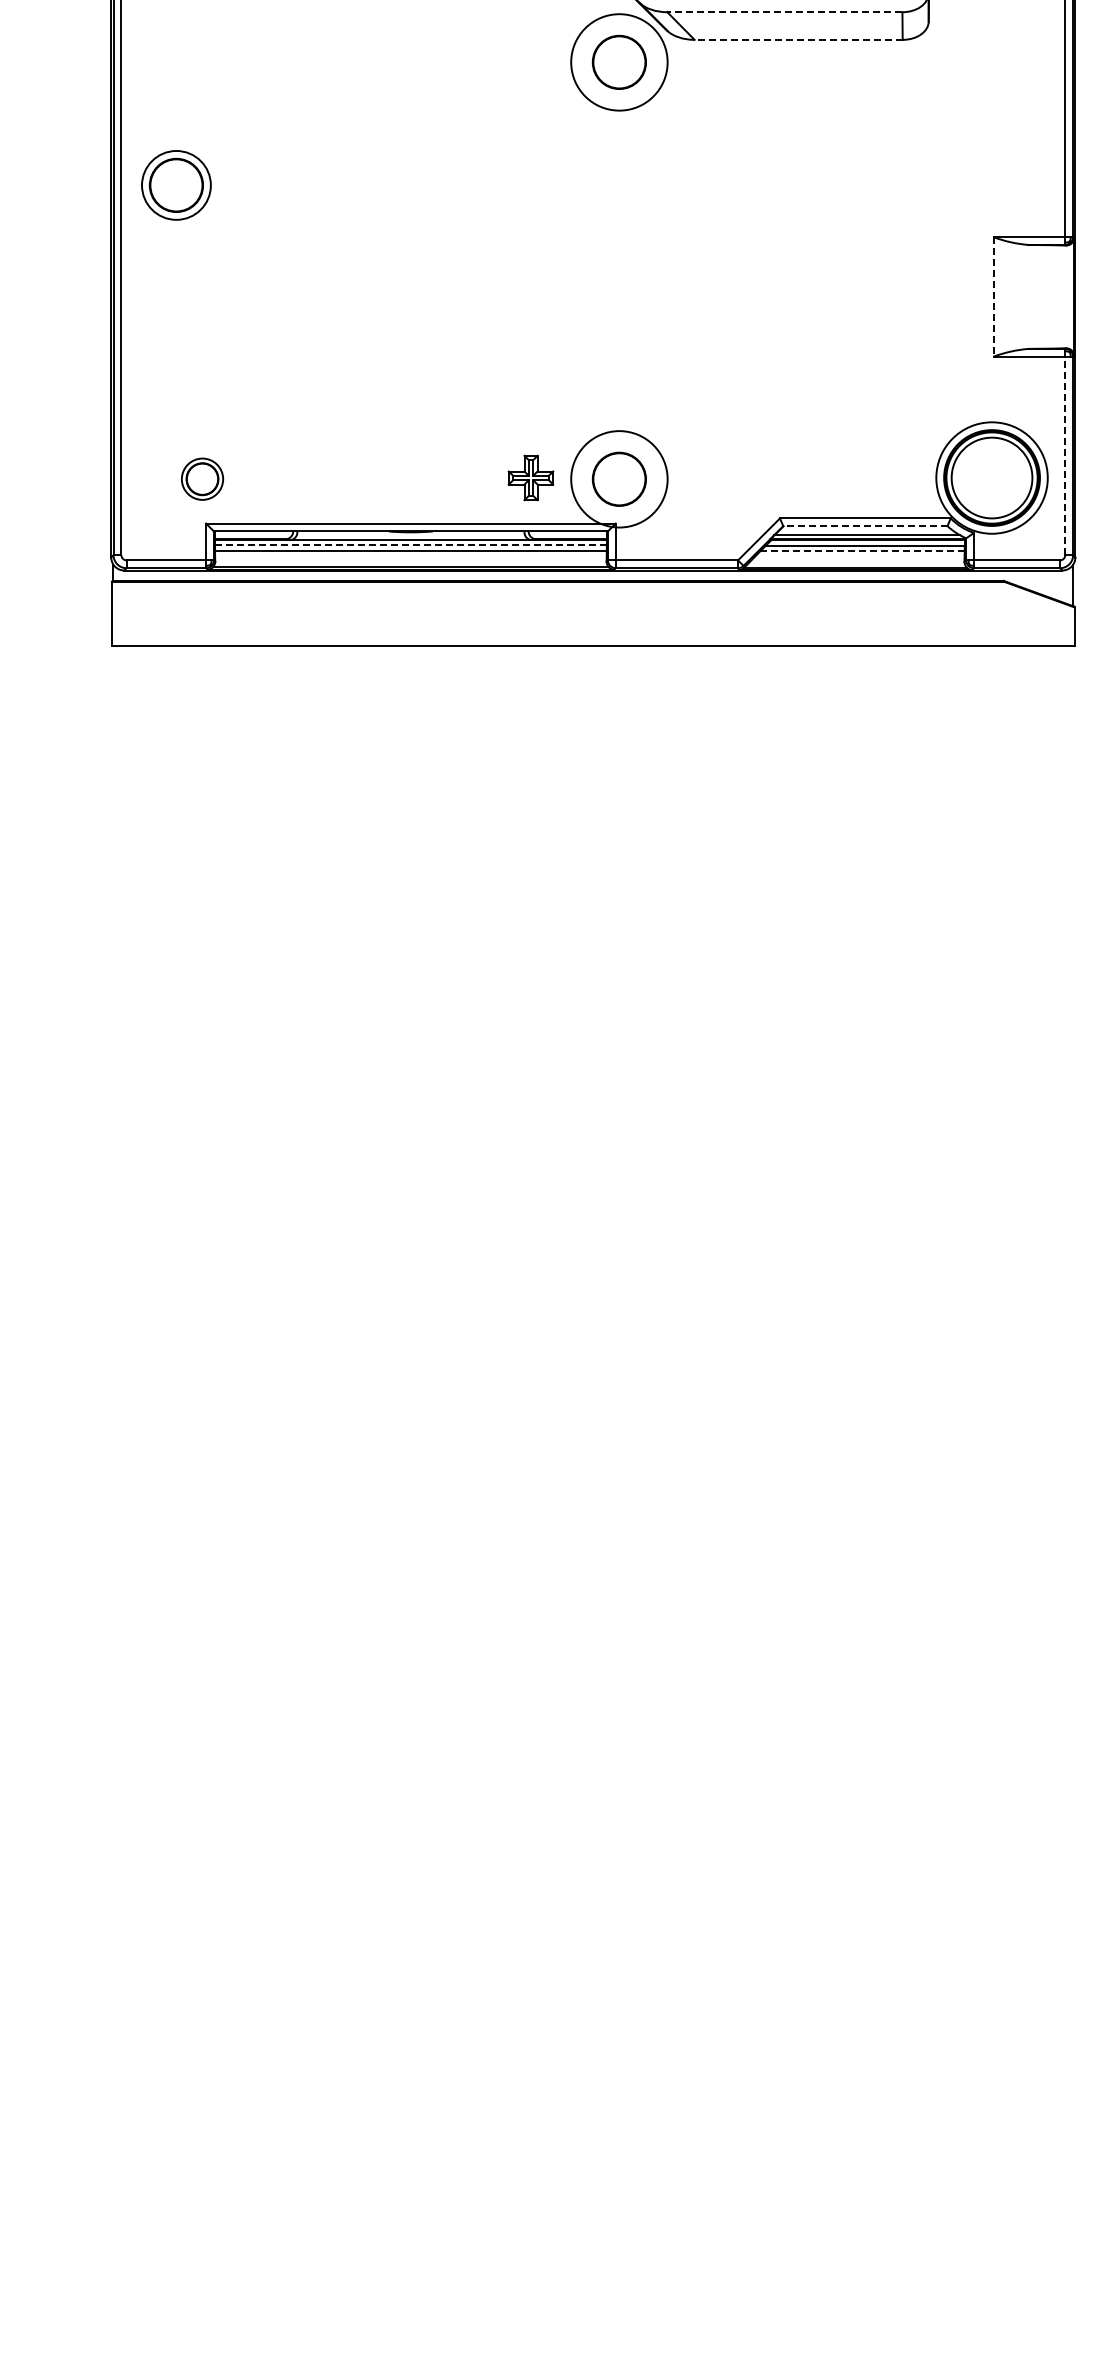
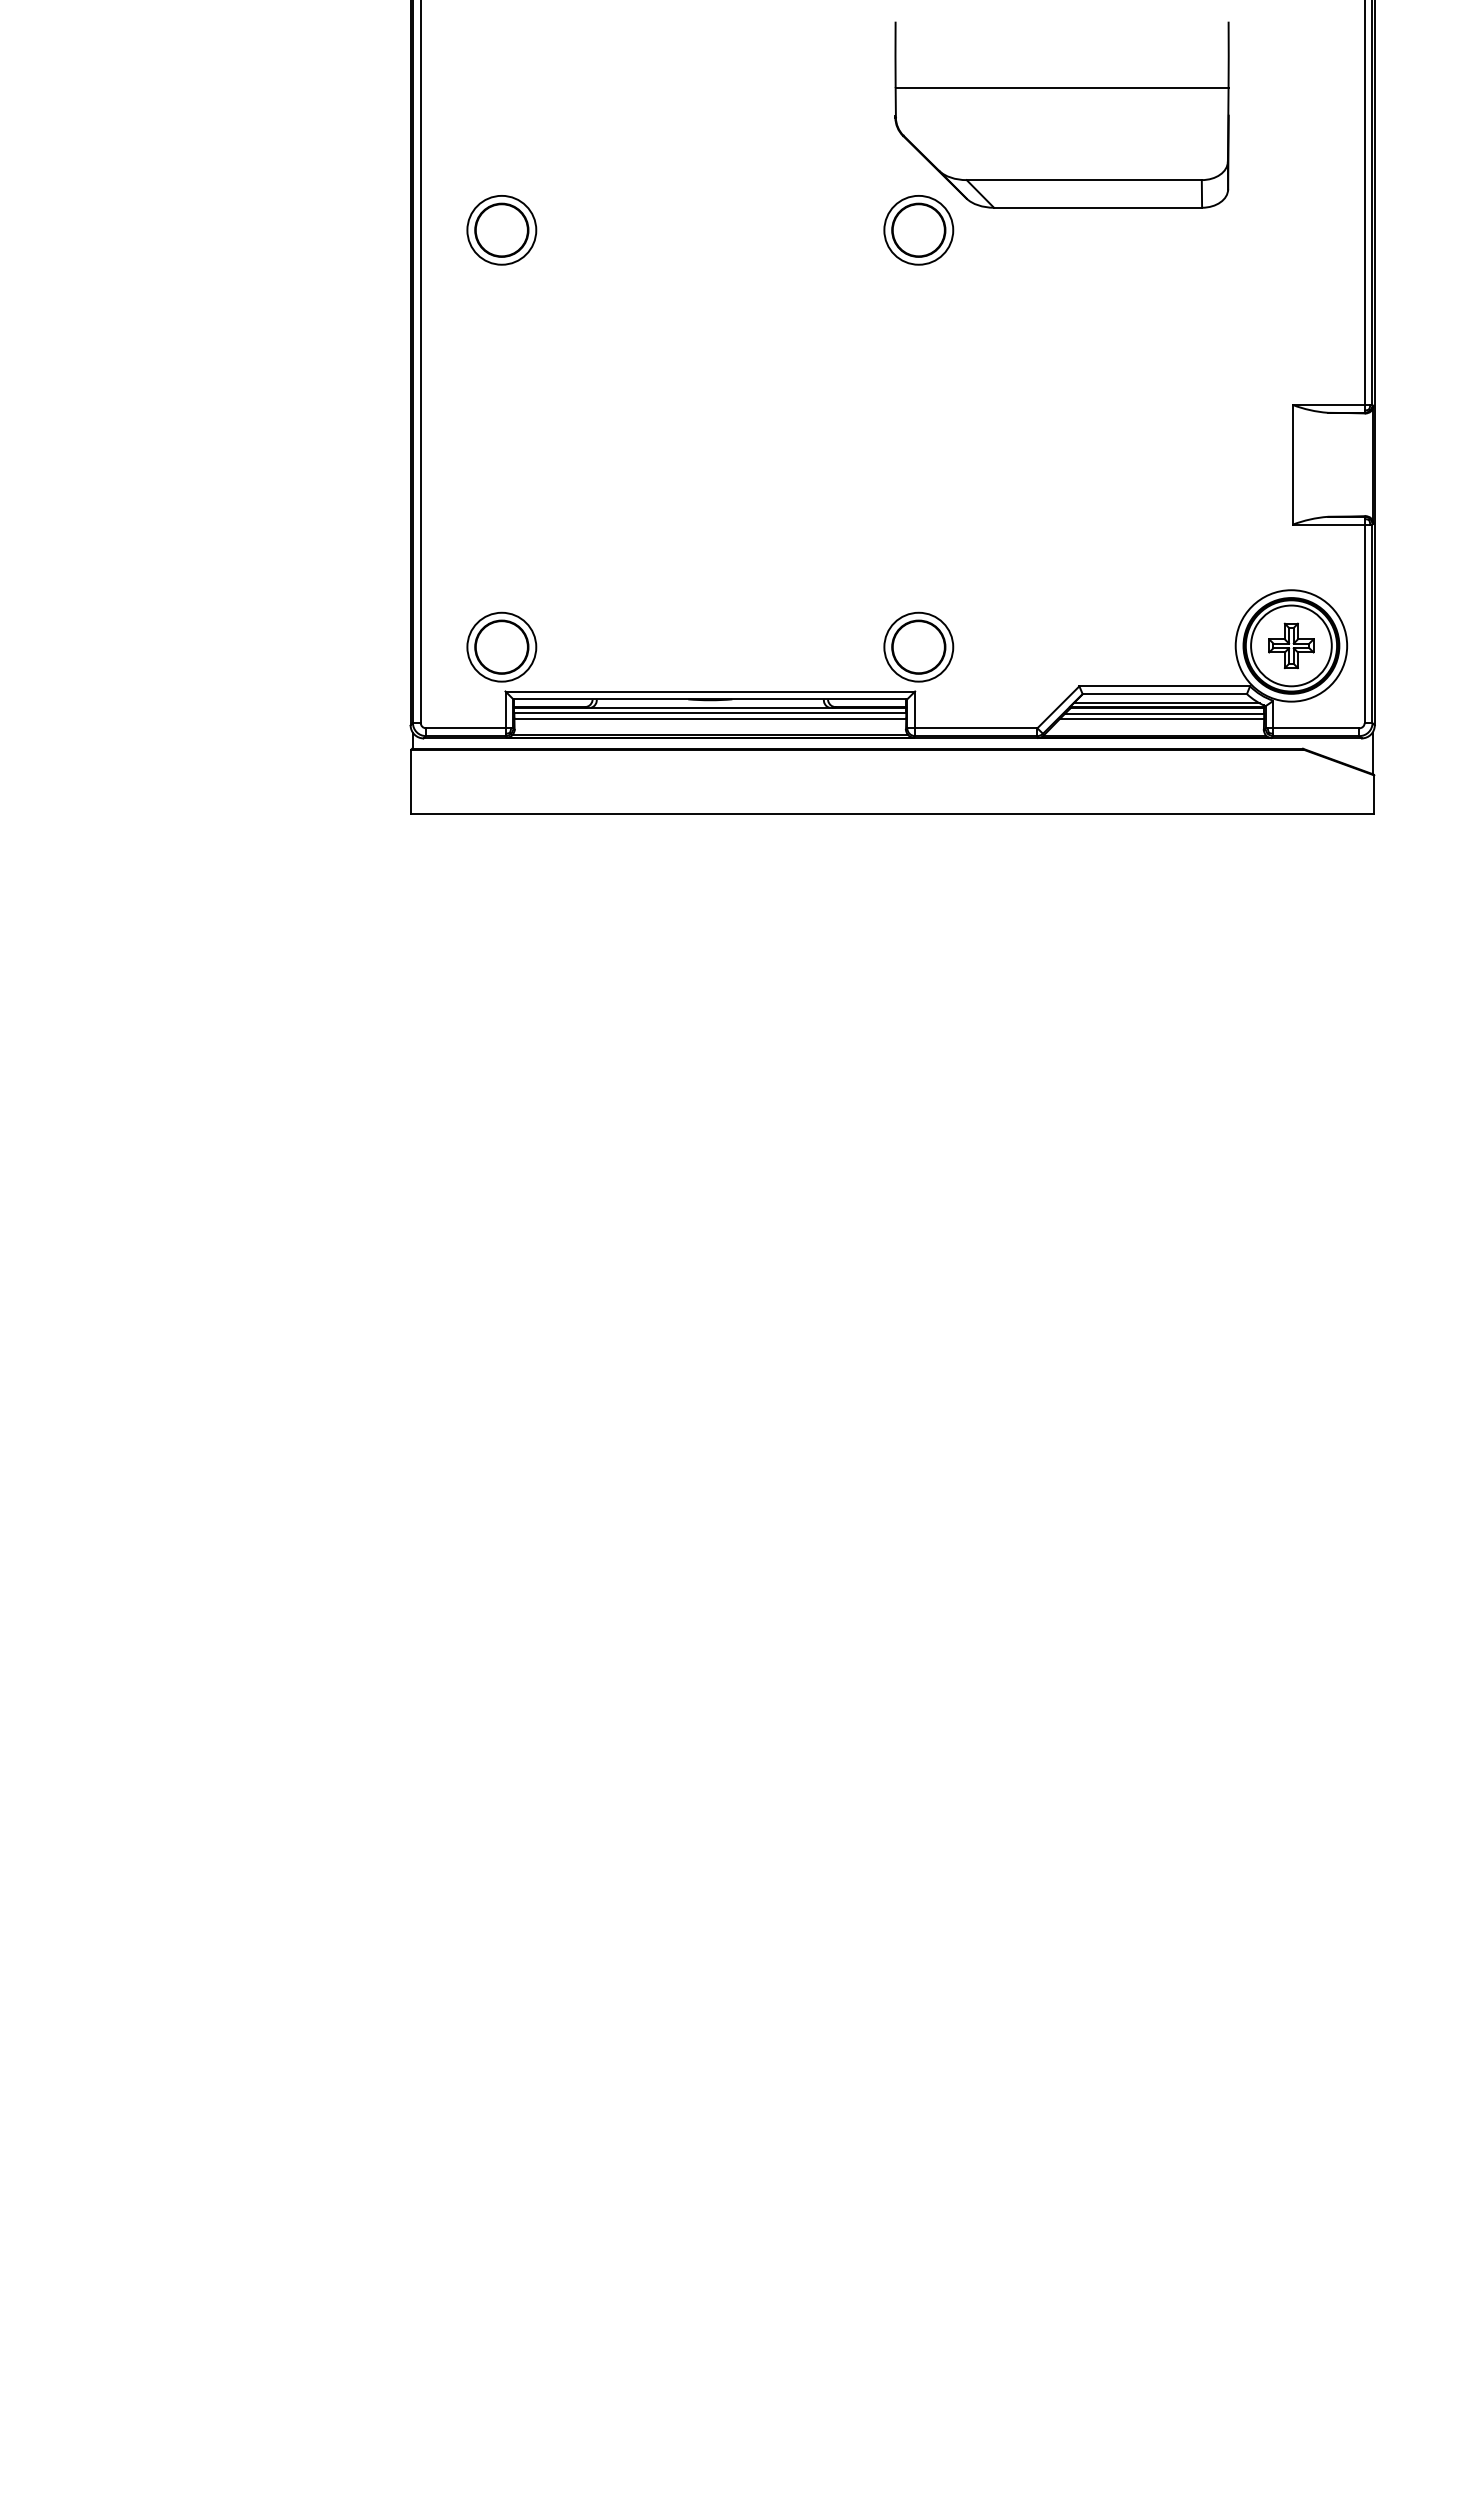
line: (785, 12) -> (1084, 180), dashed -> solid
line: (798, 39) -> (1097, 207), dashed -> solid
circle: (619, 61) -> (918, 229), size x0.71
part: (176, 185) -> (501, 230), moved
line: (993, 296) -> (1292, 464), dashed -> solid
line: (1065, 455) -> (1364, 623), dashed -> solid
part: (531, 477) -> (1291, 645), moved
part: (202, 478) -> (501, 646), size x1.67
circle: (619, 478) -> (918, 646), size x0.71
line: (865, 526) -> (1164, 694), dashed -> solid
line: (411, 545) -> (710, 713), dashed -> solid
line: (862, 550) -> (1161, 718), dashed -> solid

